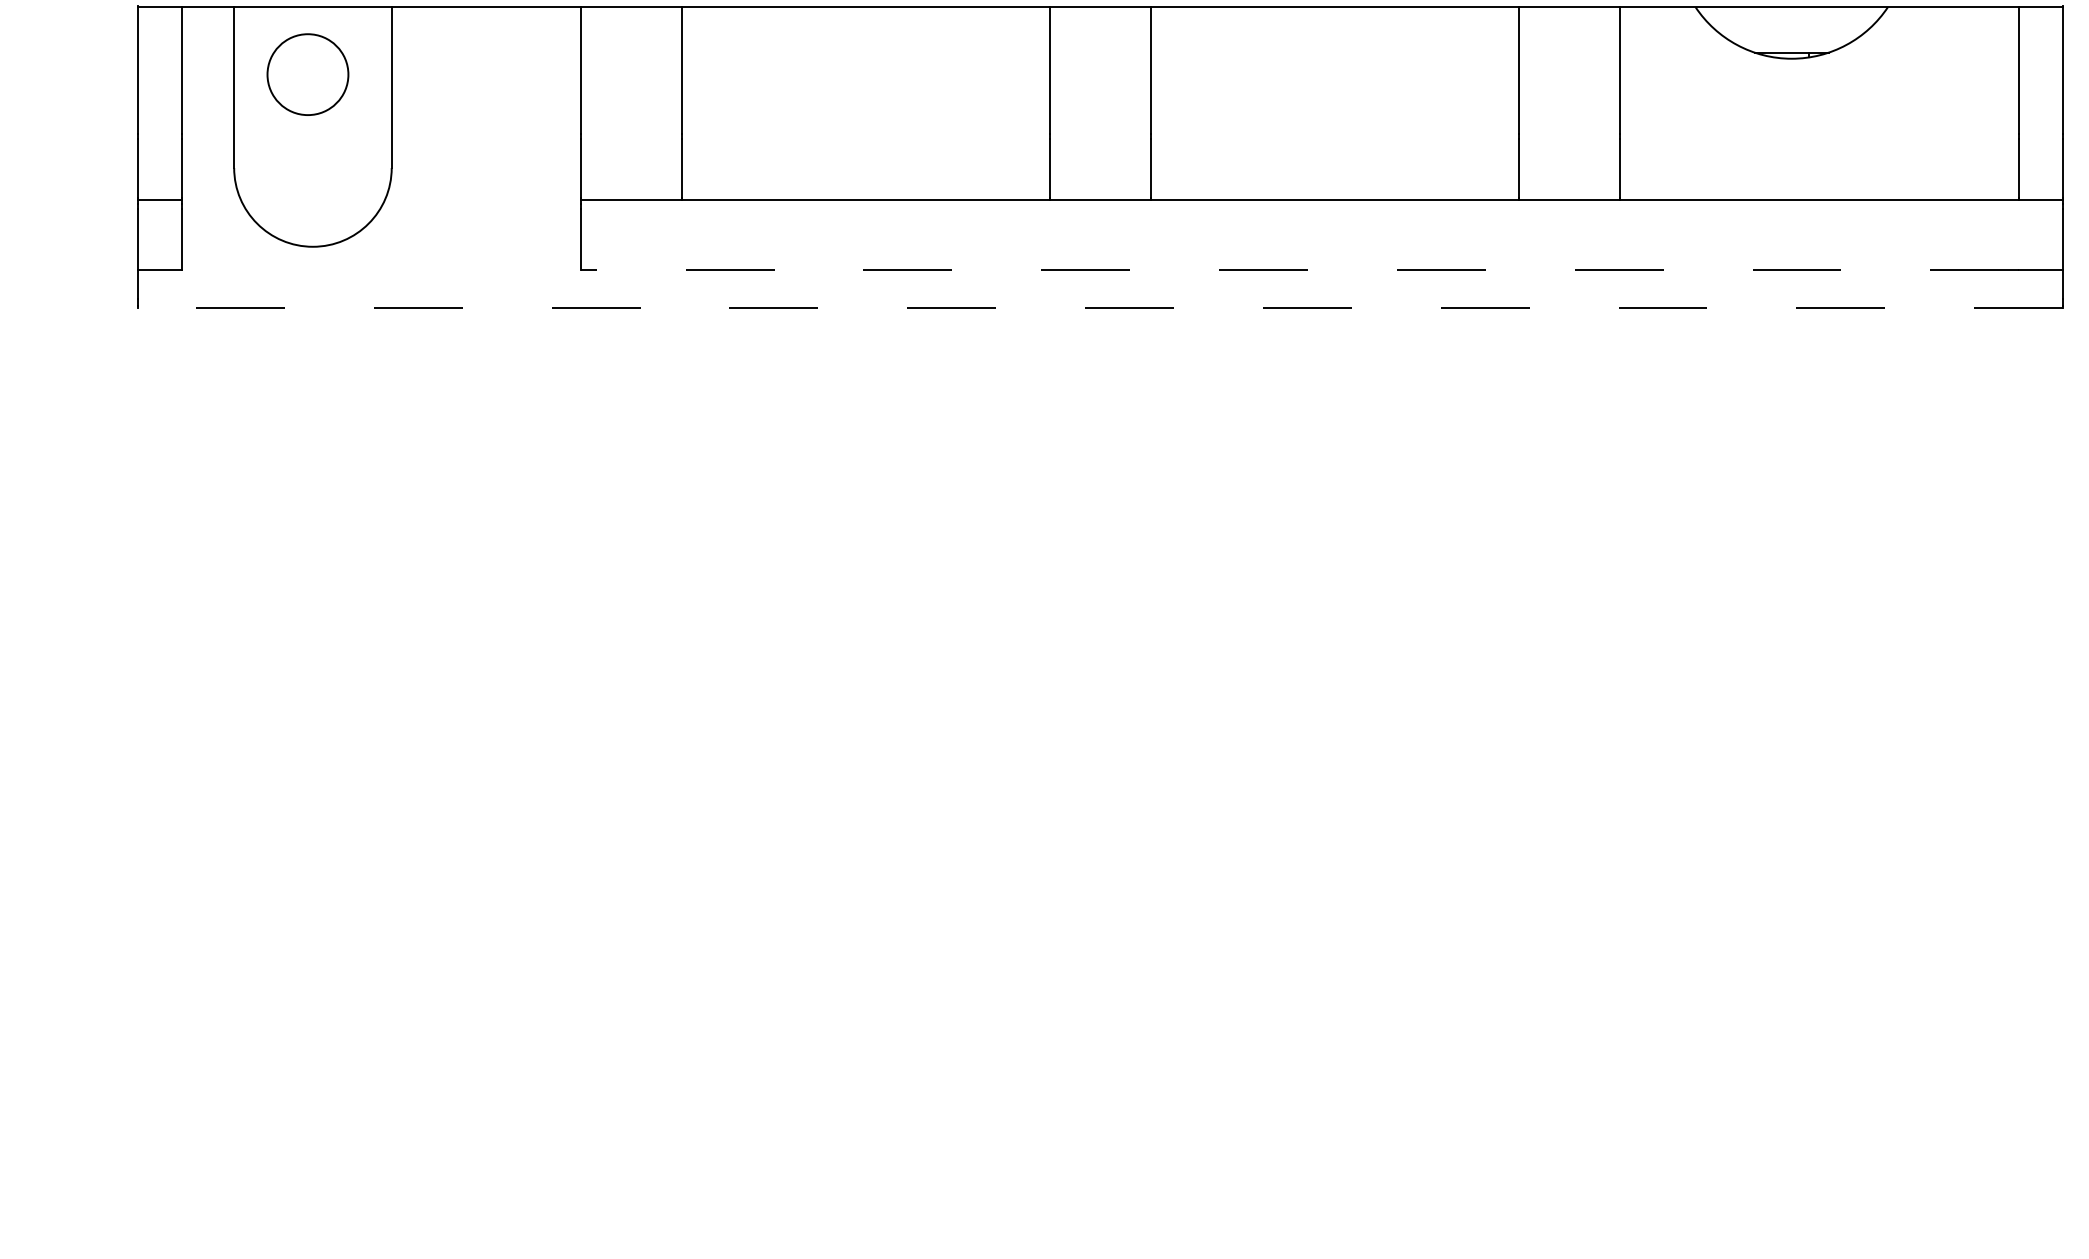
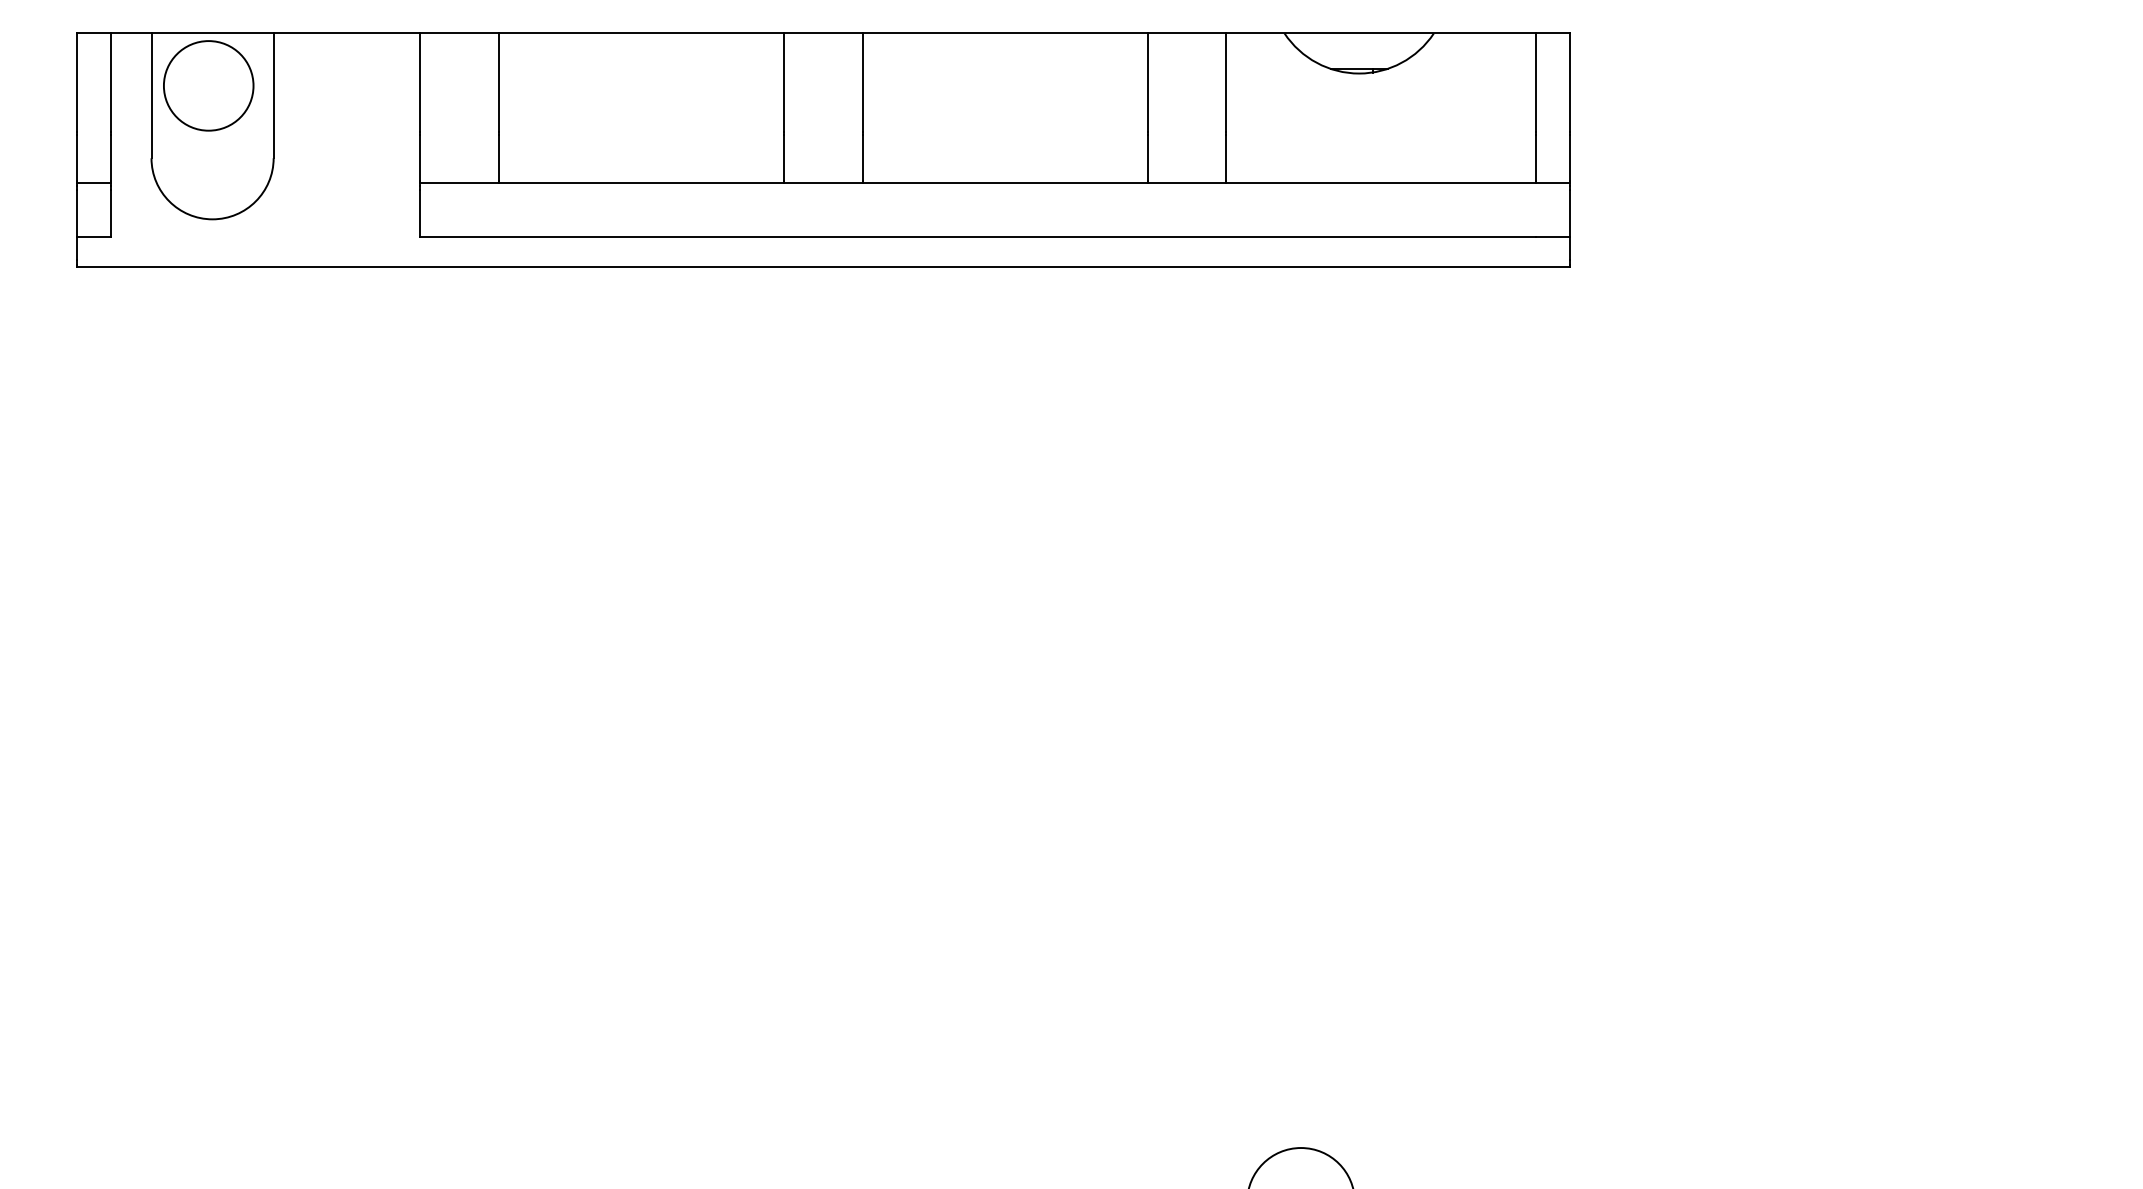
circle: (307, 74) -> (208, 85), size x1.43
line: (1299, 270) -> (977, 237), dashed -> solid
line: (1099, 307) -> (822, 266), dashed -> solid

